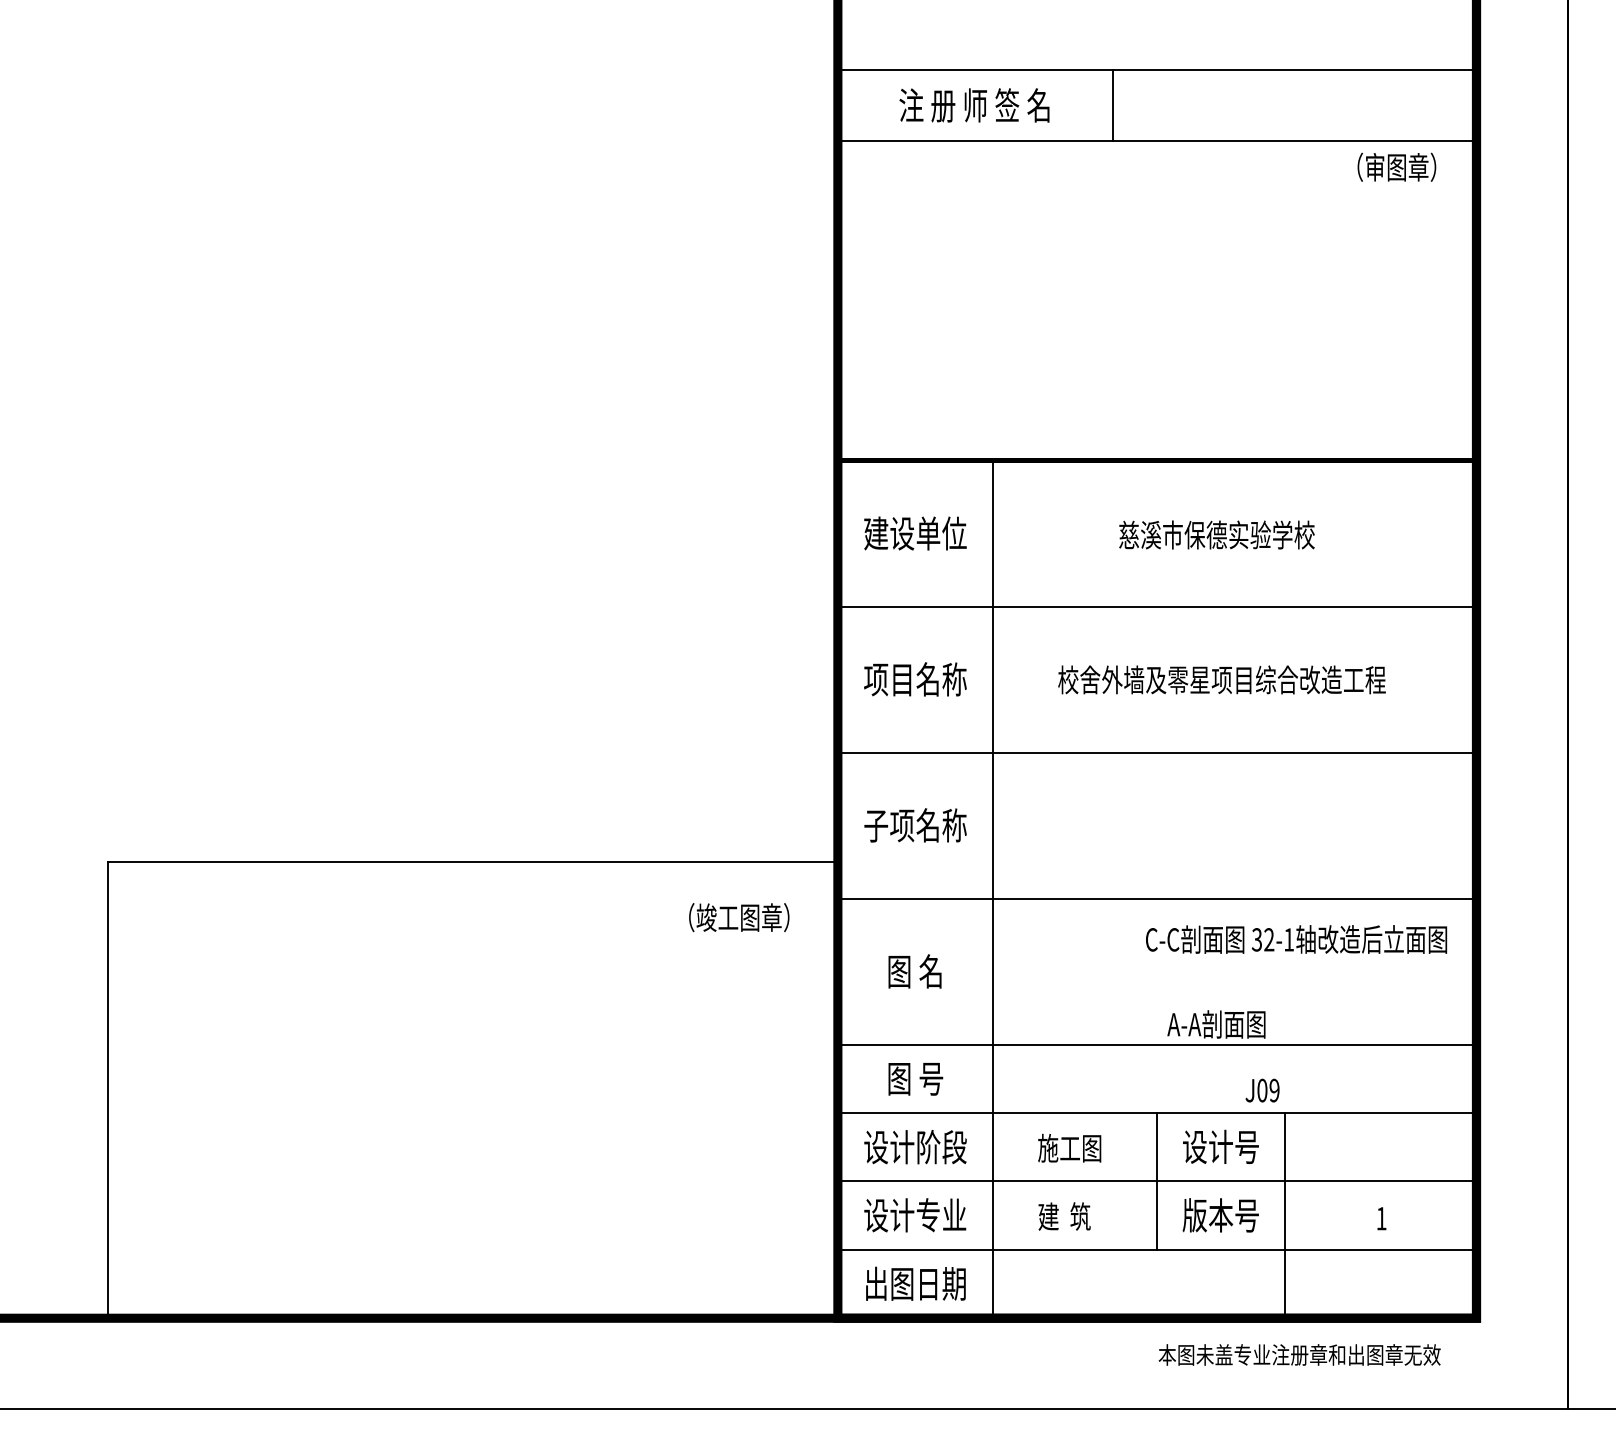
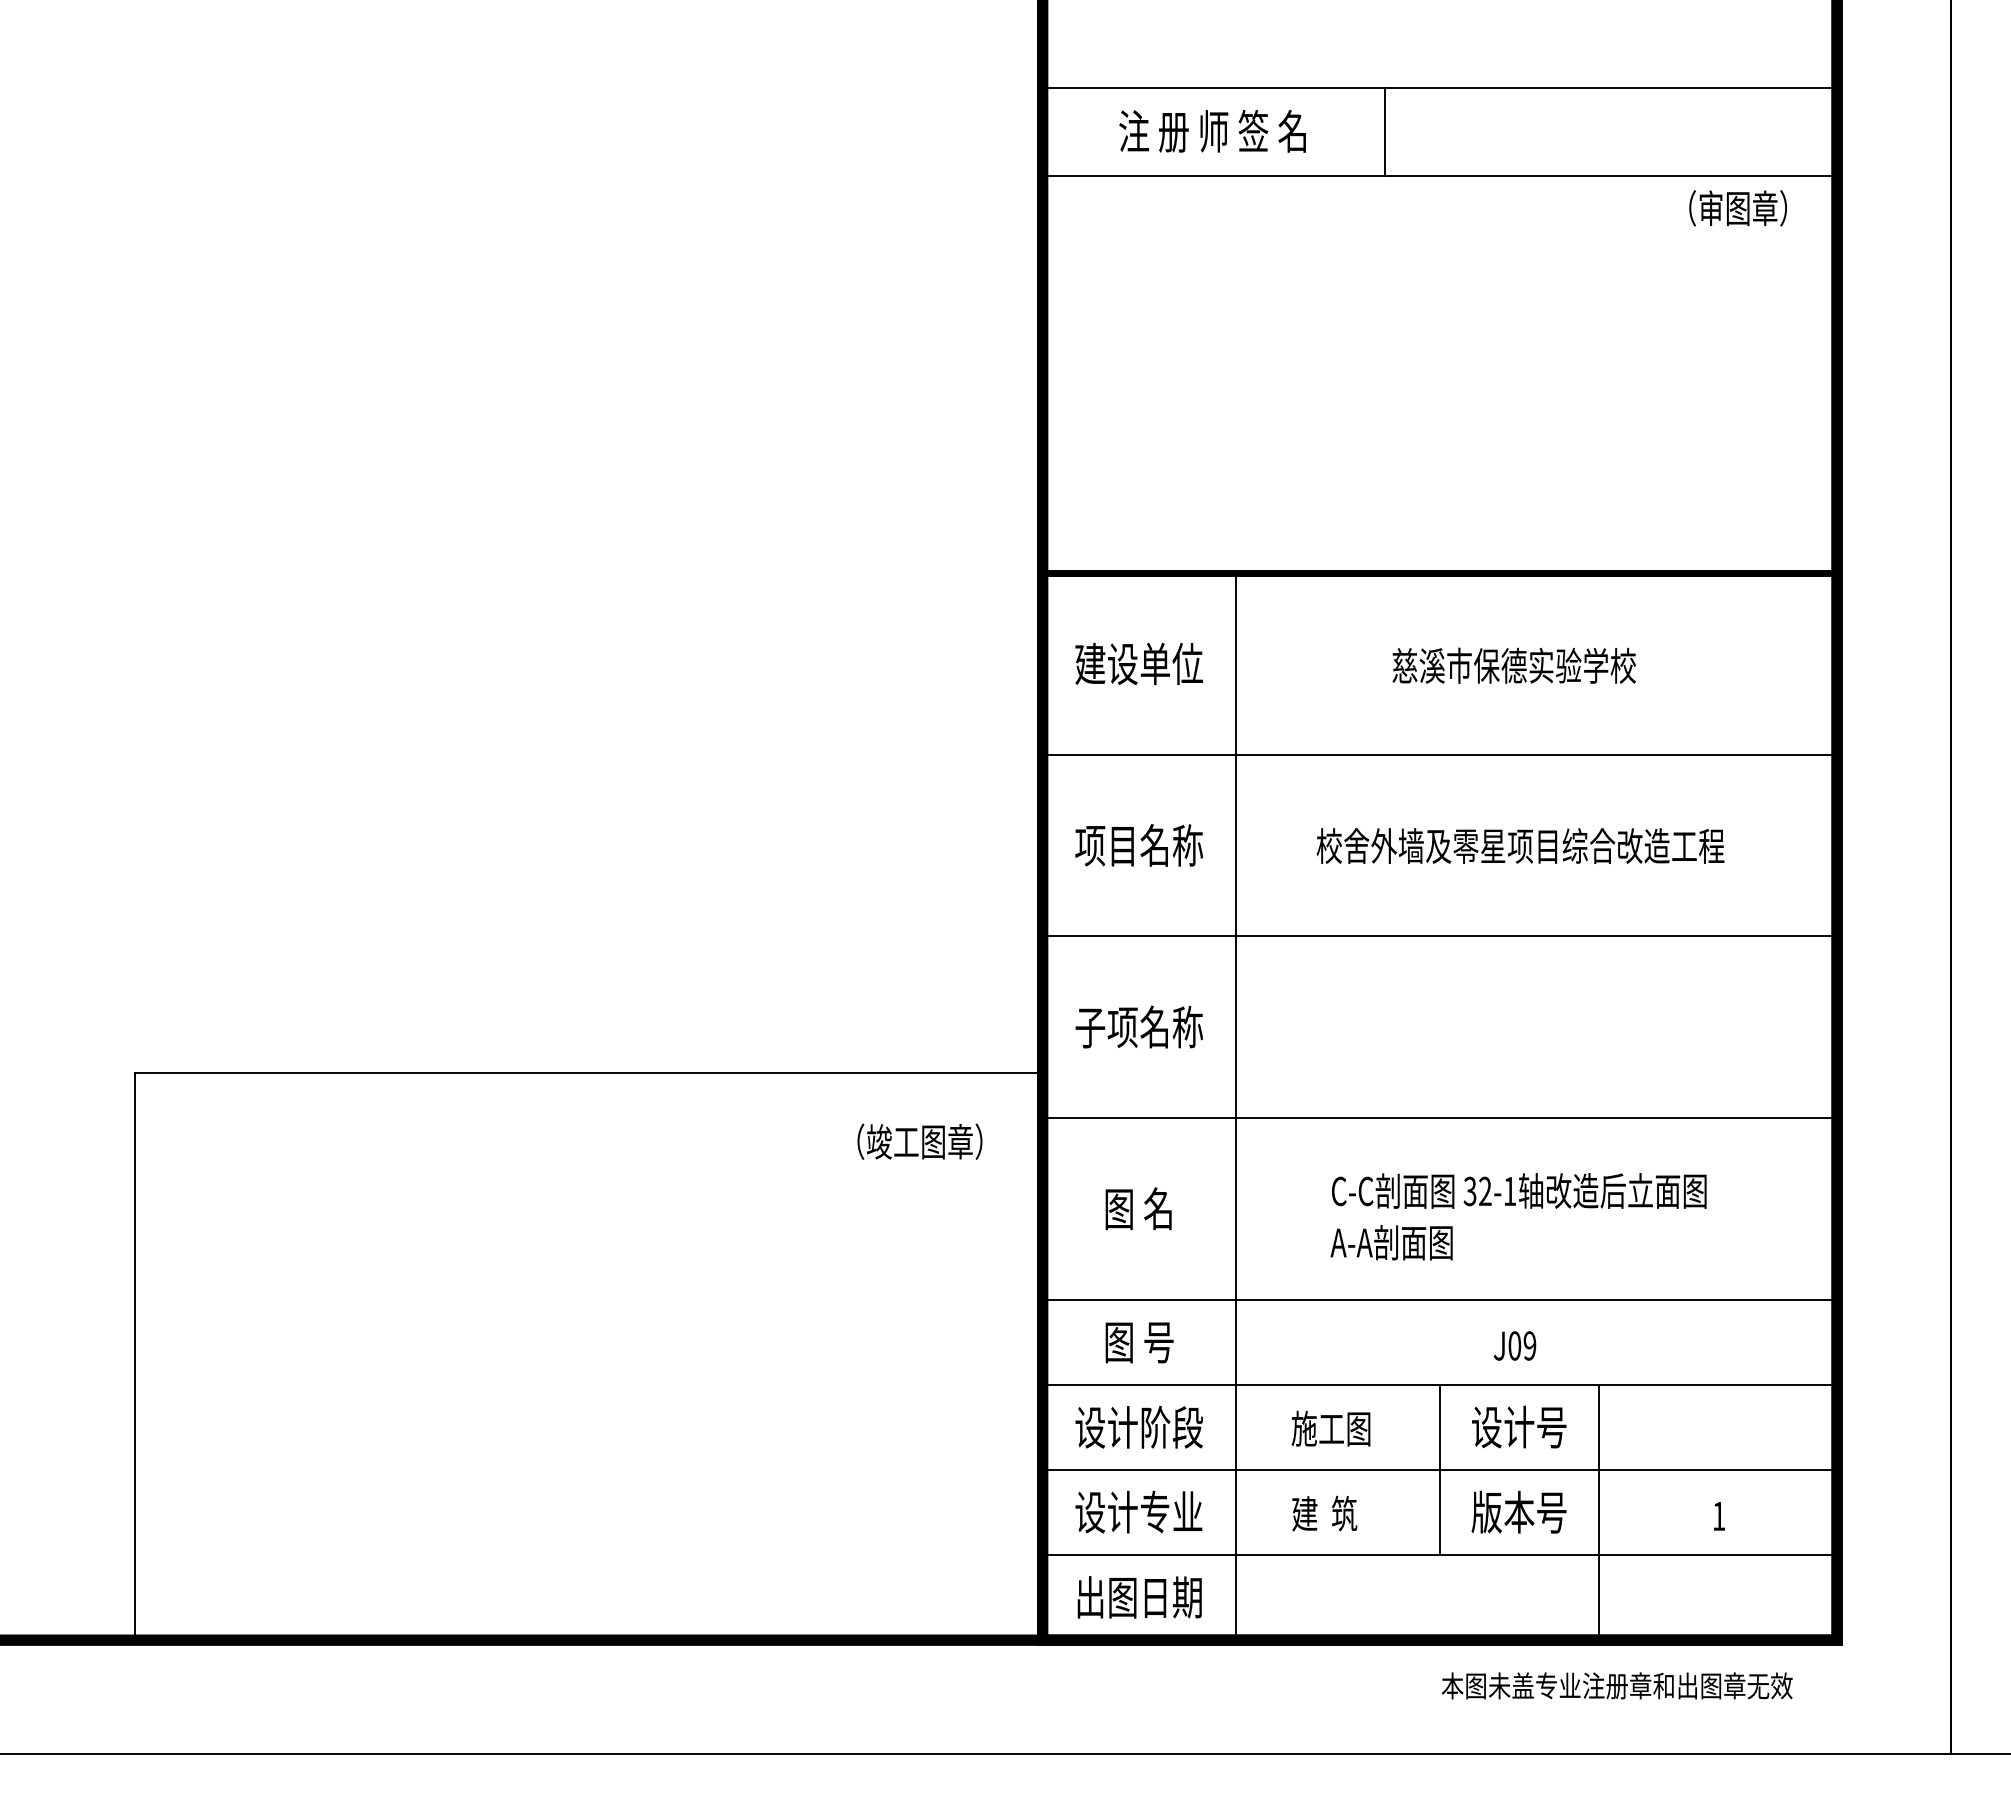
text: (1296, 939) -> (1519, 1190), moved
text: (1216, 1024) -> (1391, 1242), moved
text: (1262, 1090) -> (1514, 1345), moved

